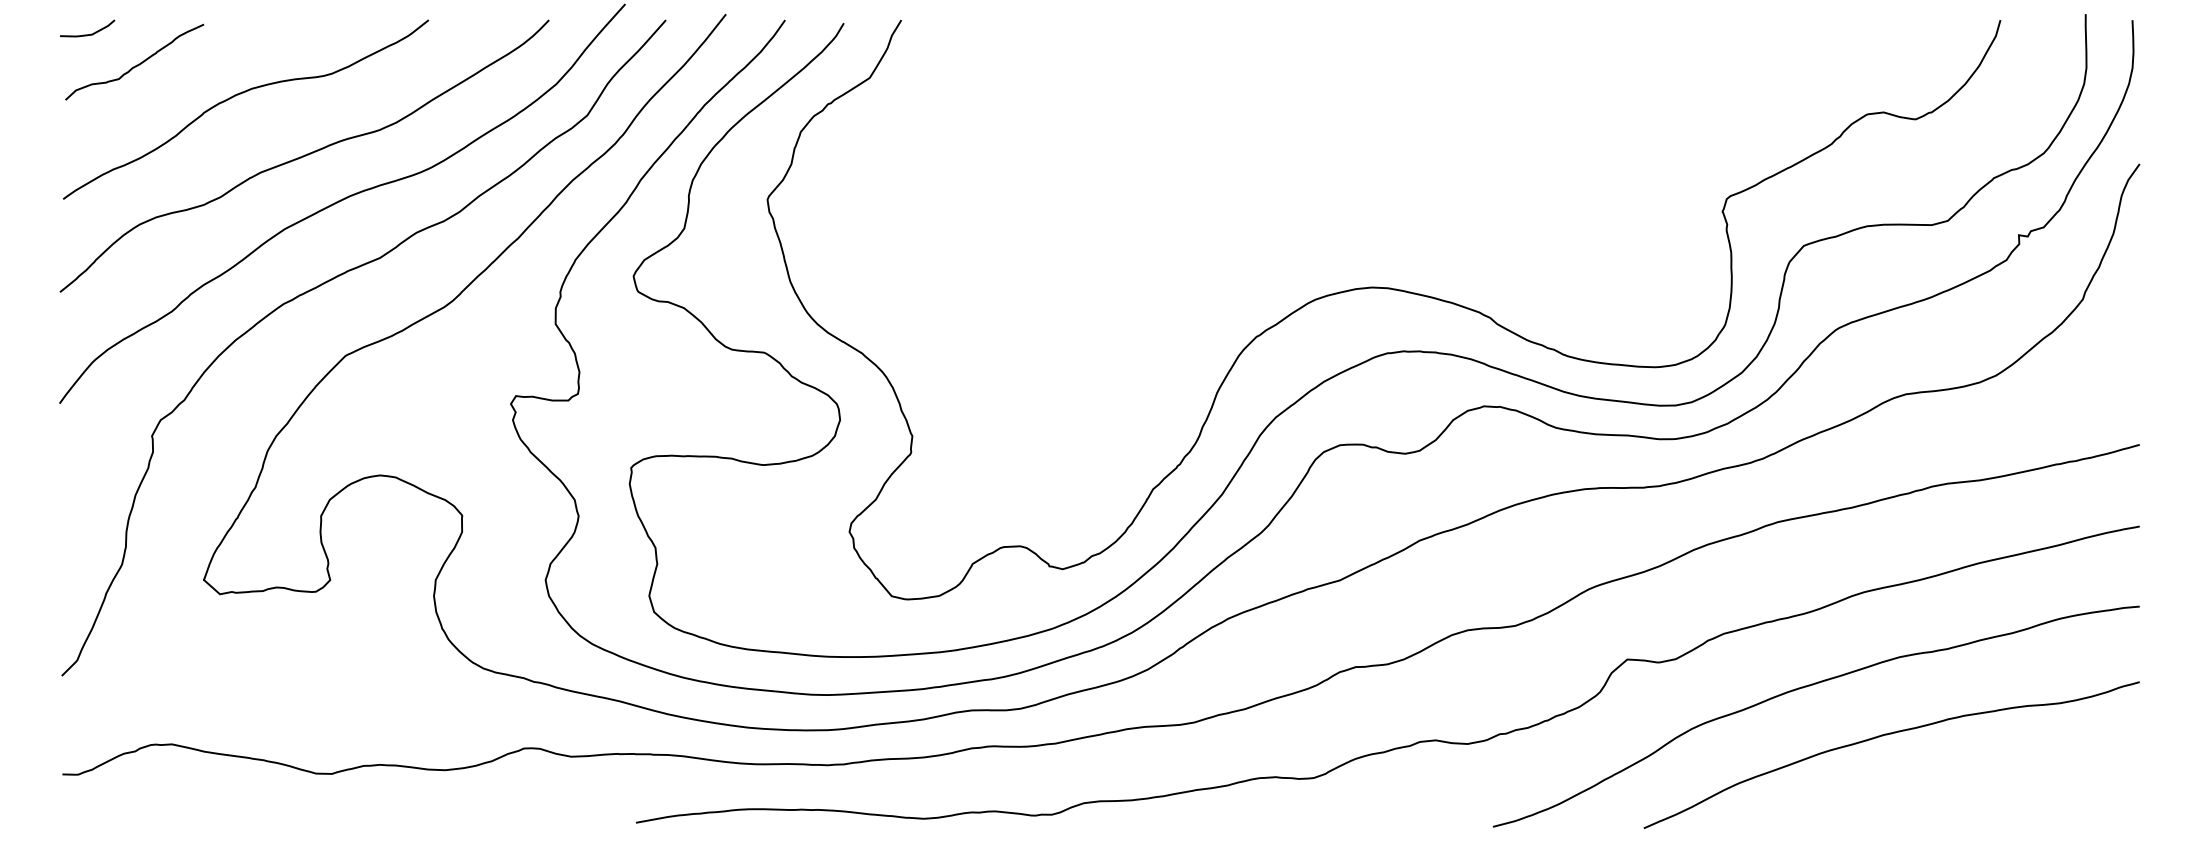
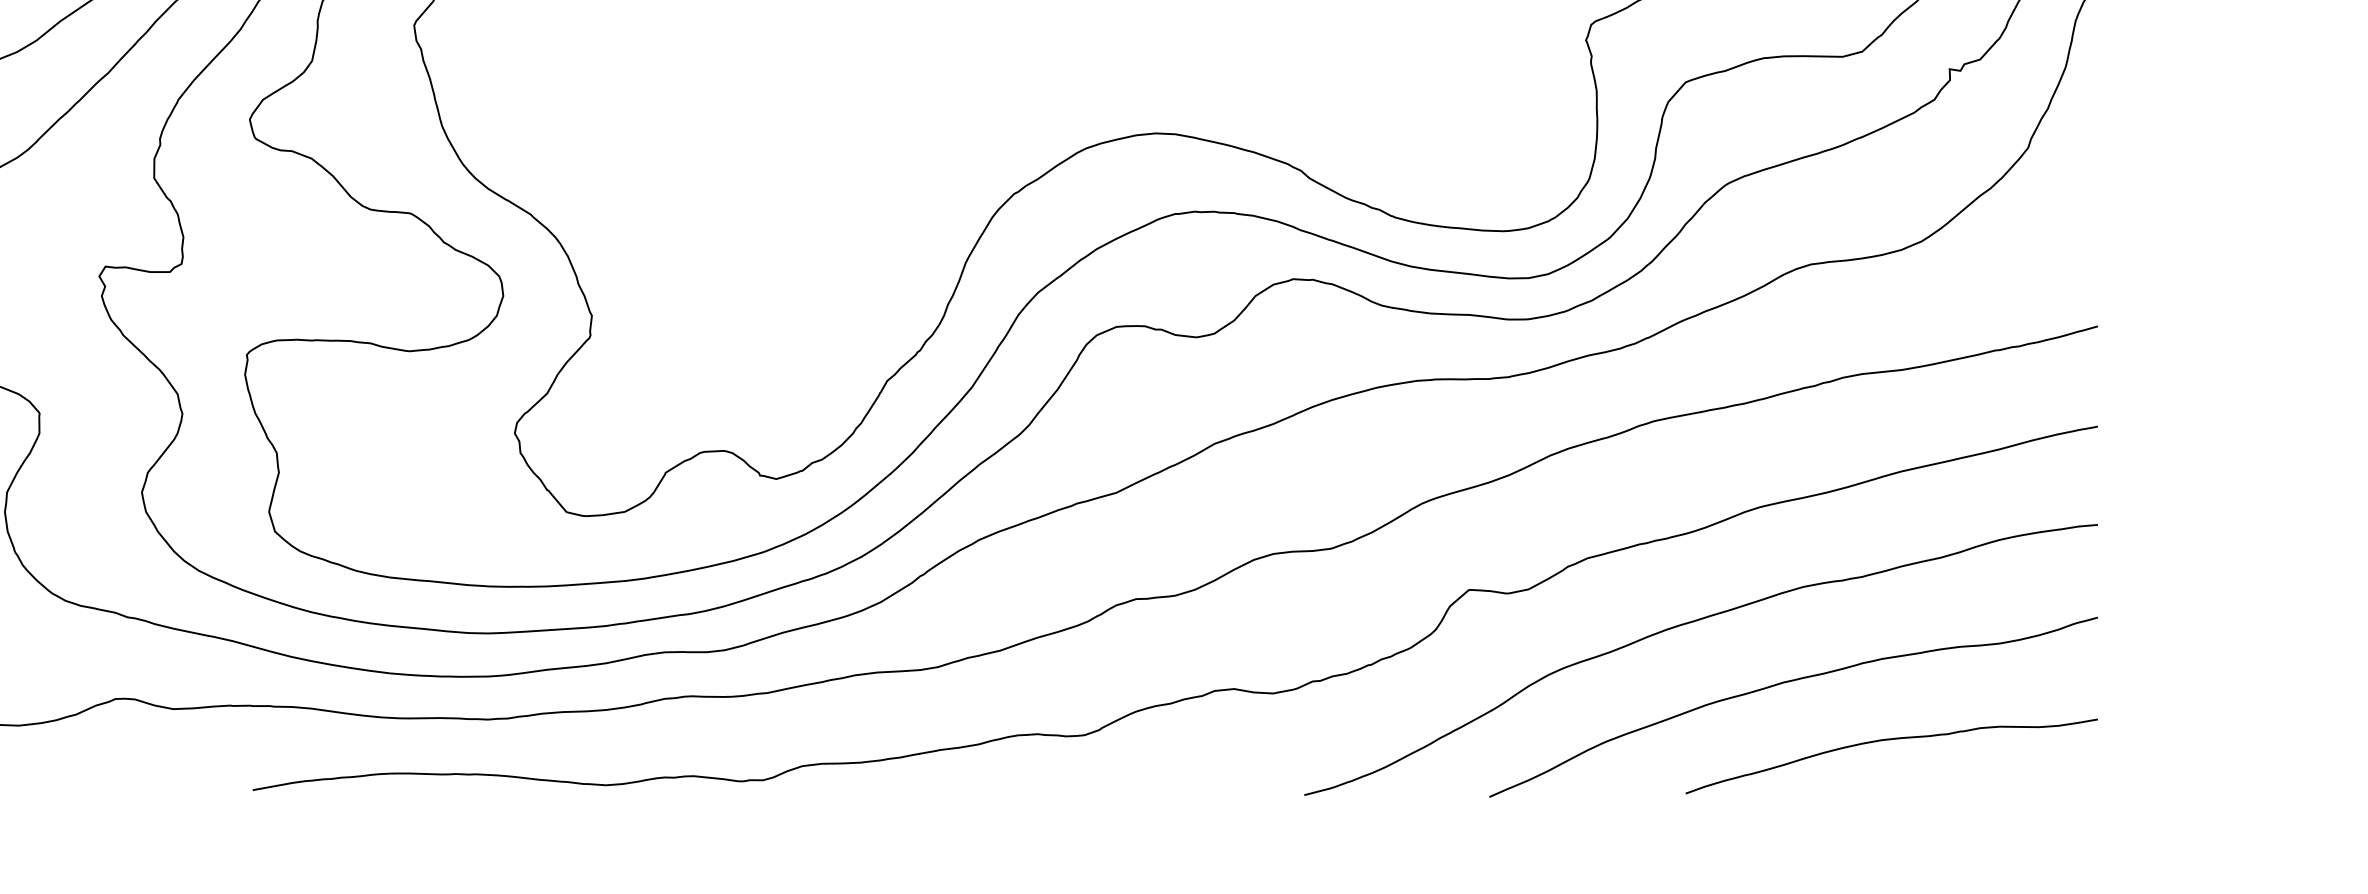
curve: (1971, 782) -> (1891, 740), added

